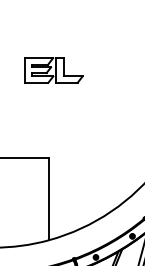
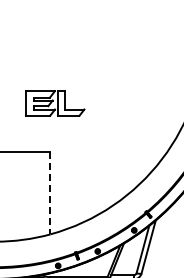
part: (53, 70) -> (55, 103), moved
line: (48, 199) -> (50, 193), solid -> dashed

